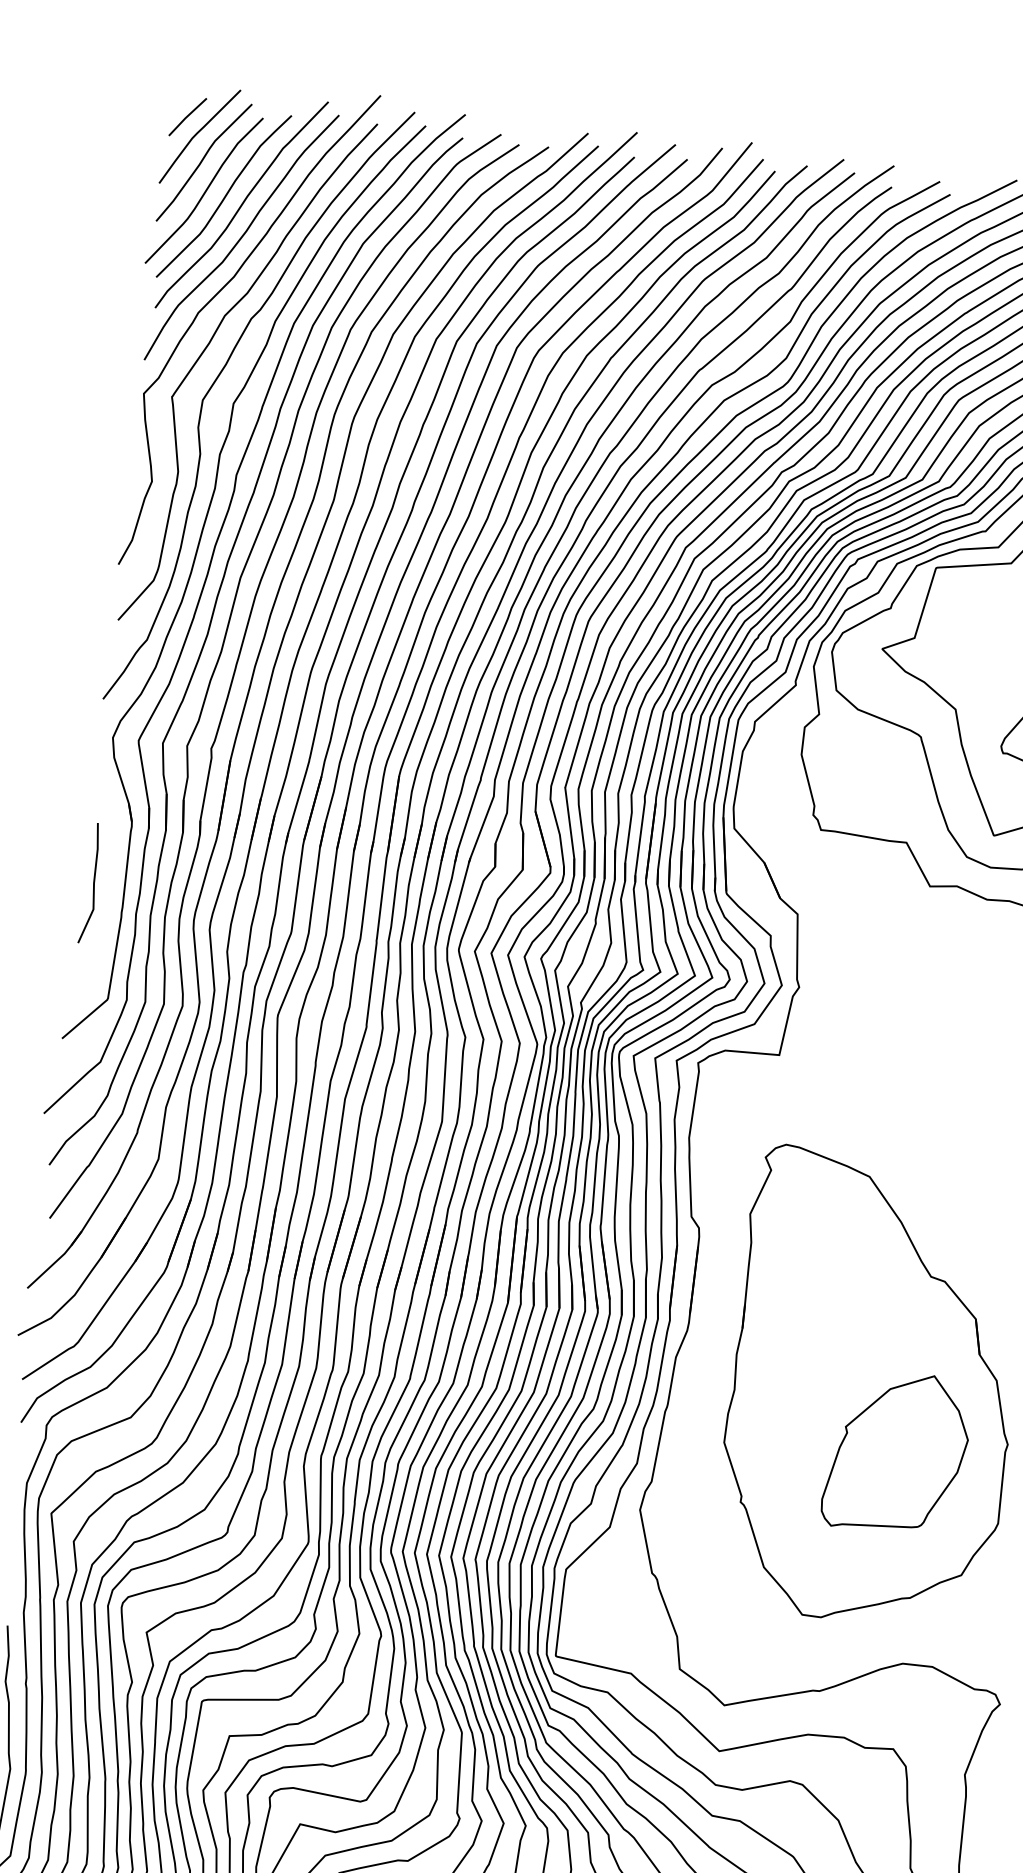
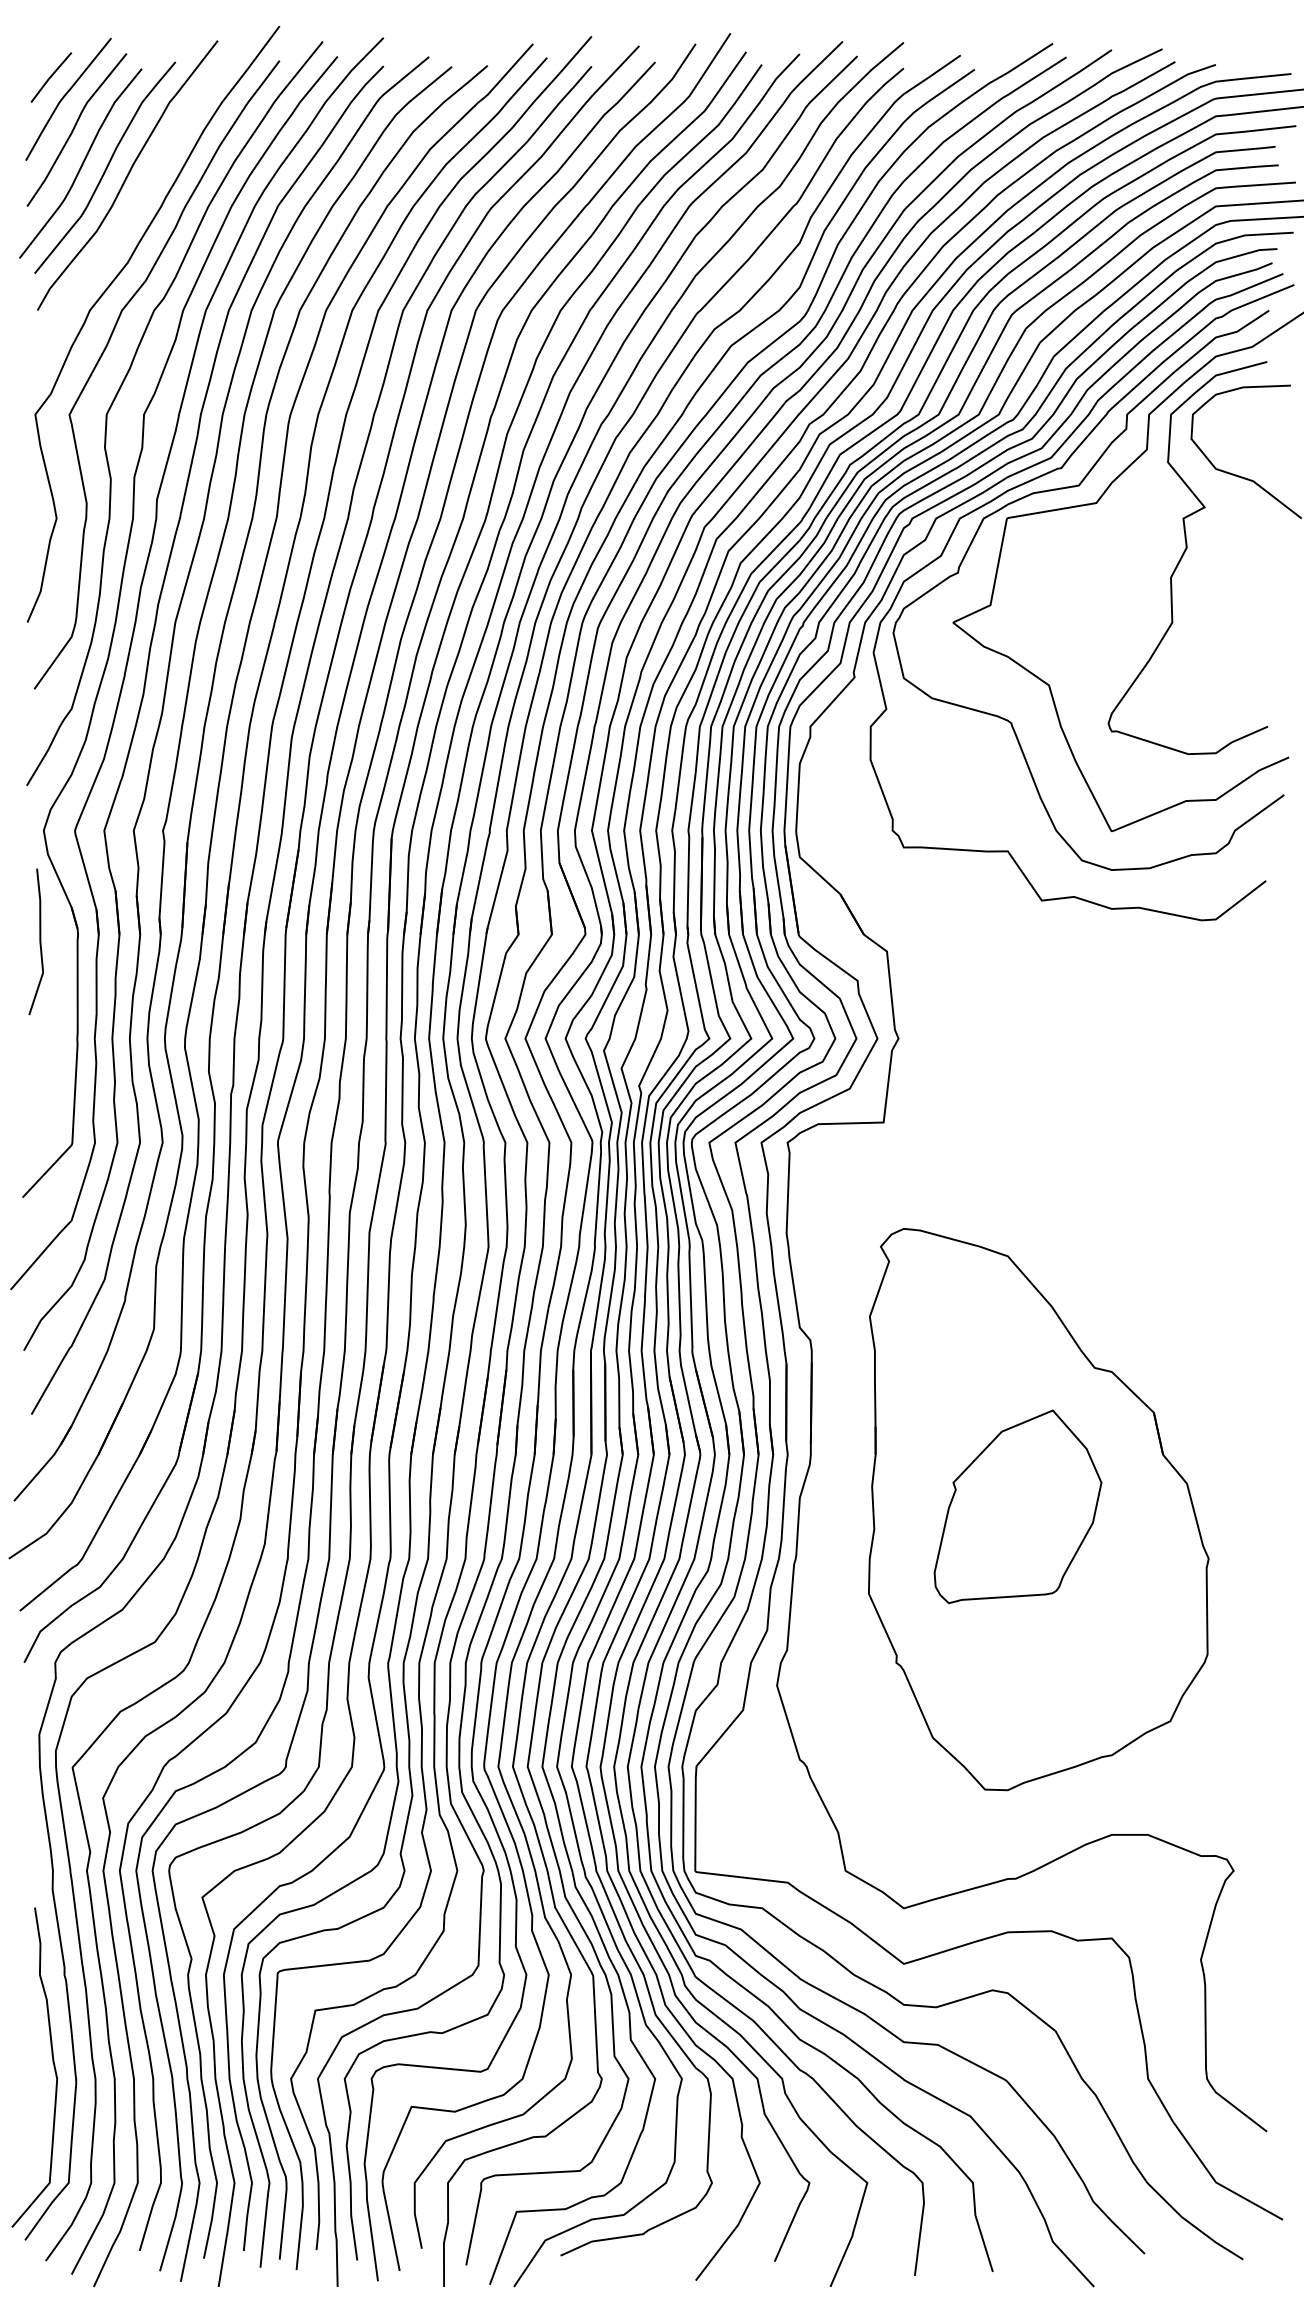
curve: (241, 237) -> (131, 214), removed
line: (93, 883) -> (39, 941), moved
part: (896, 1452) -> (1017, 1506), moved

